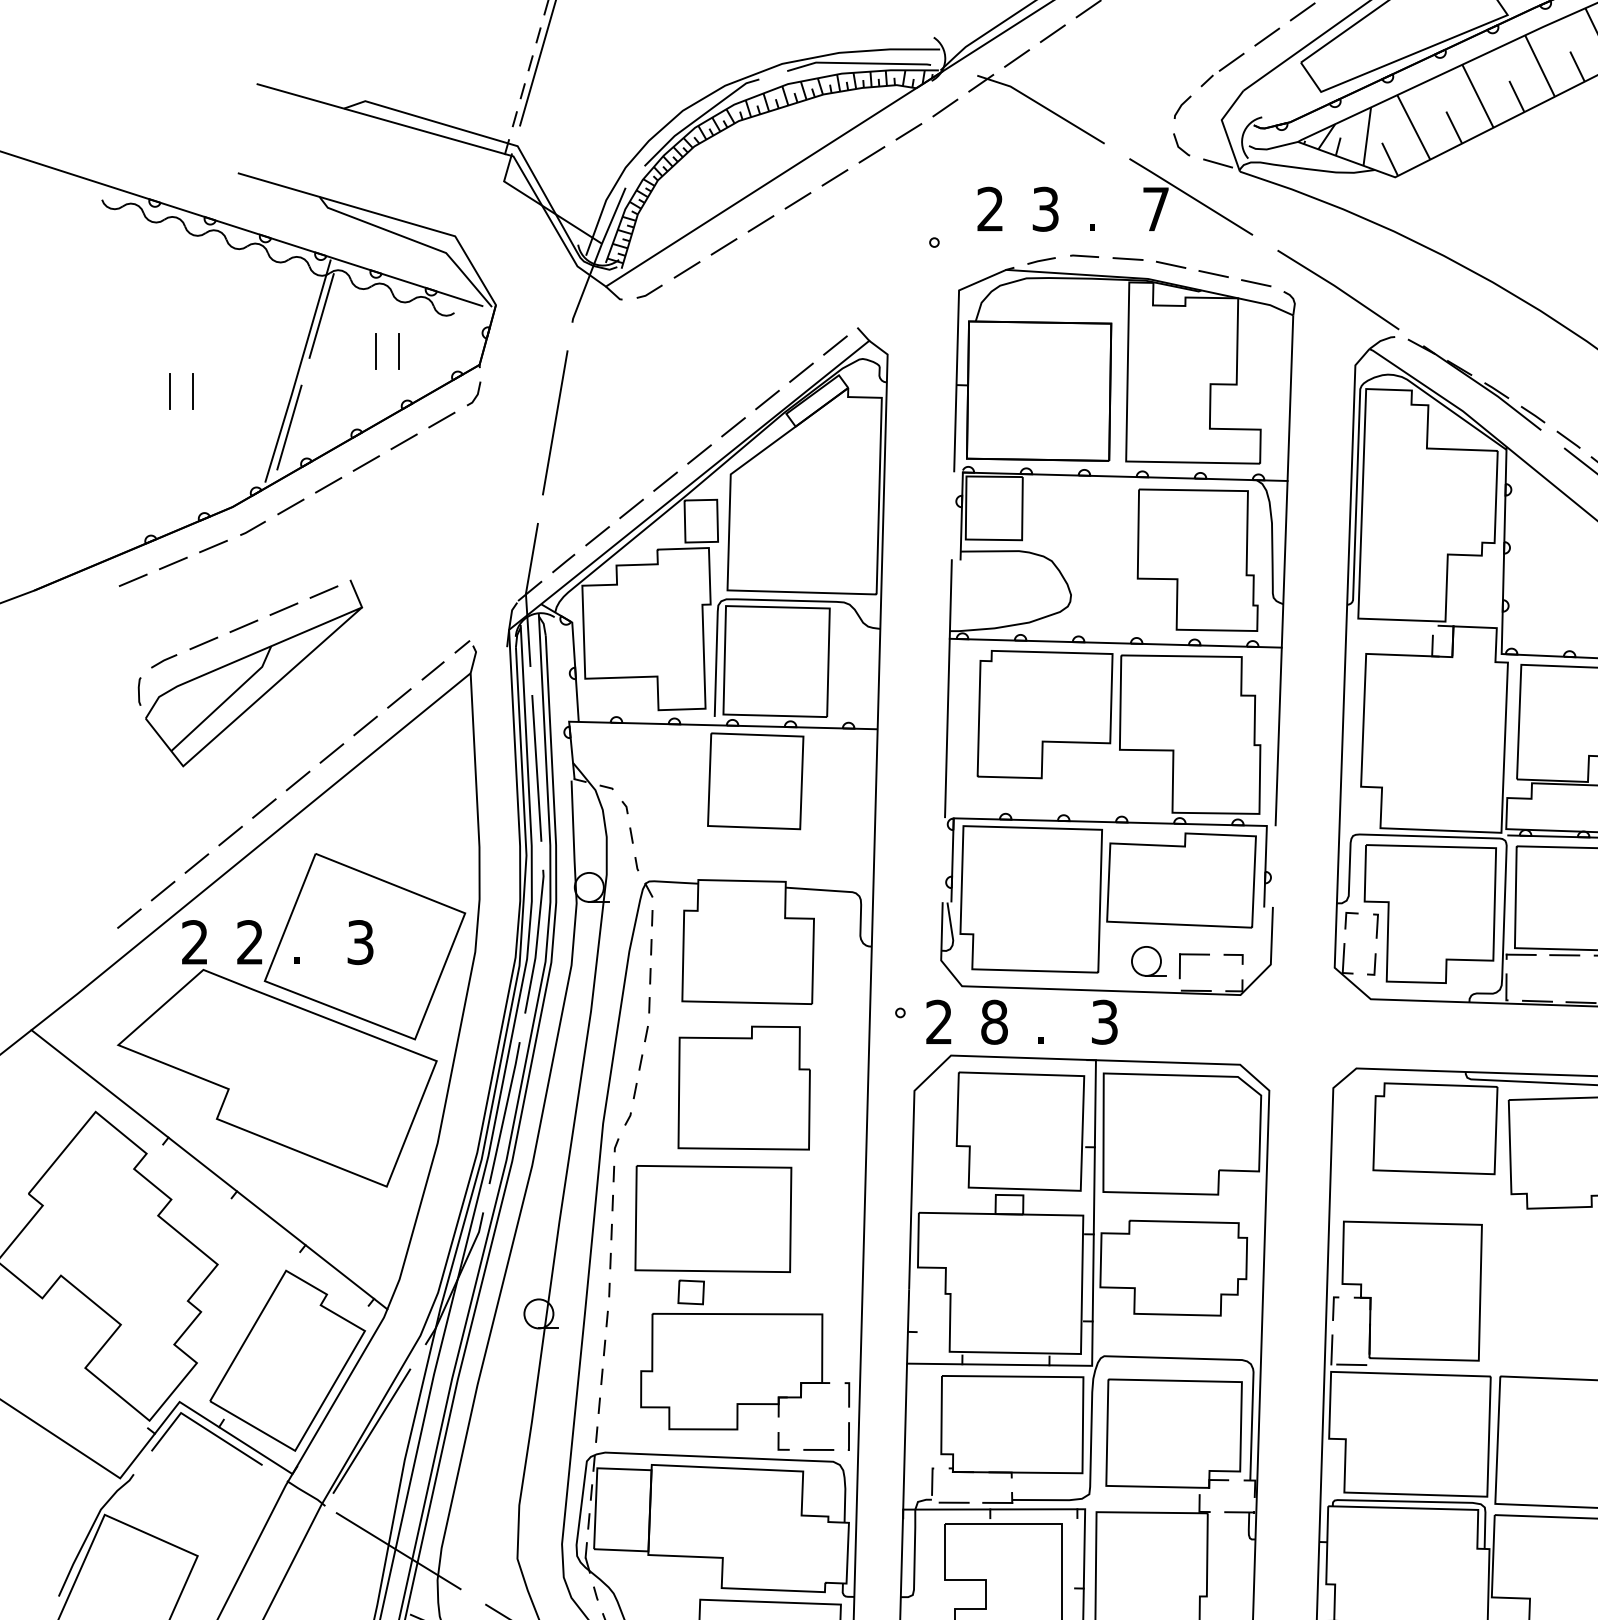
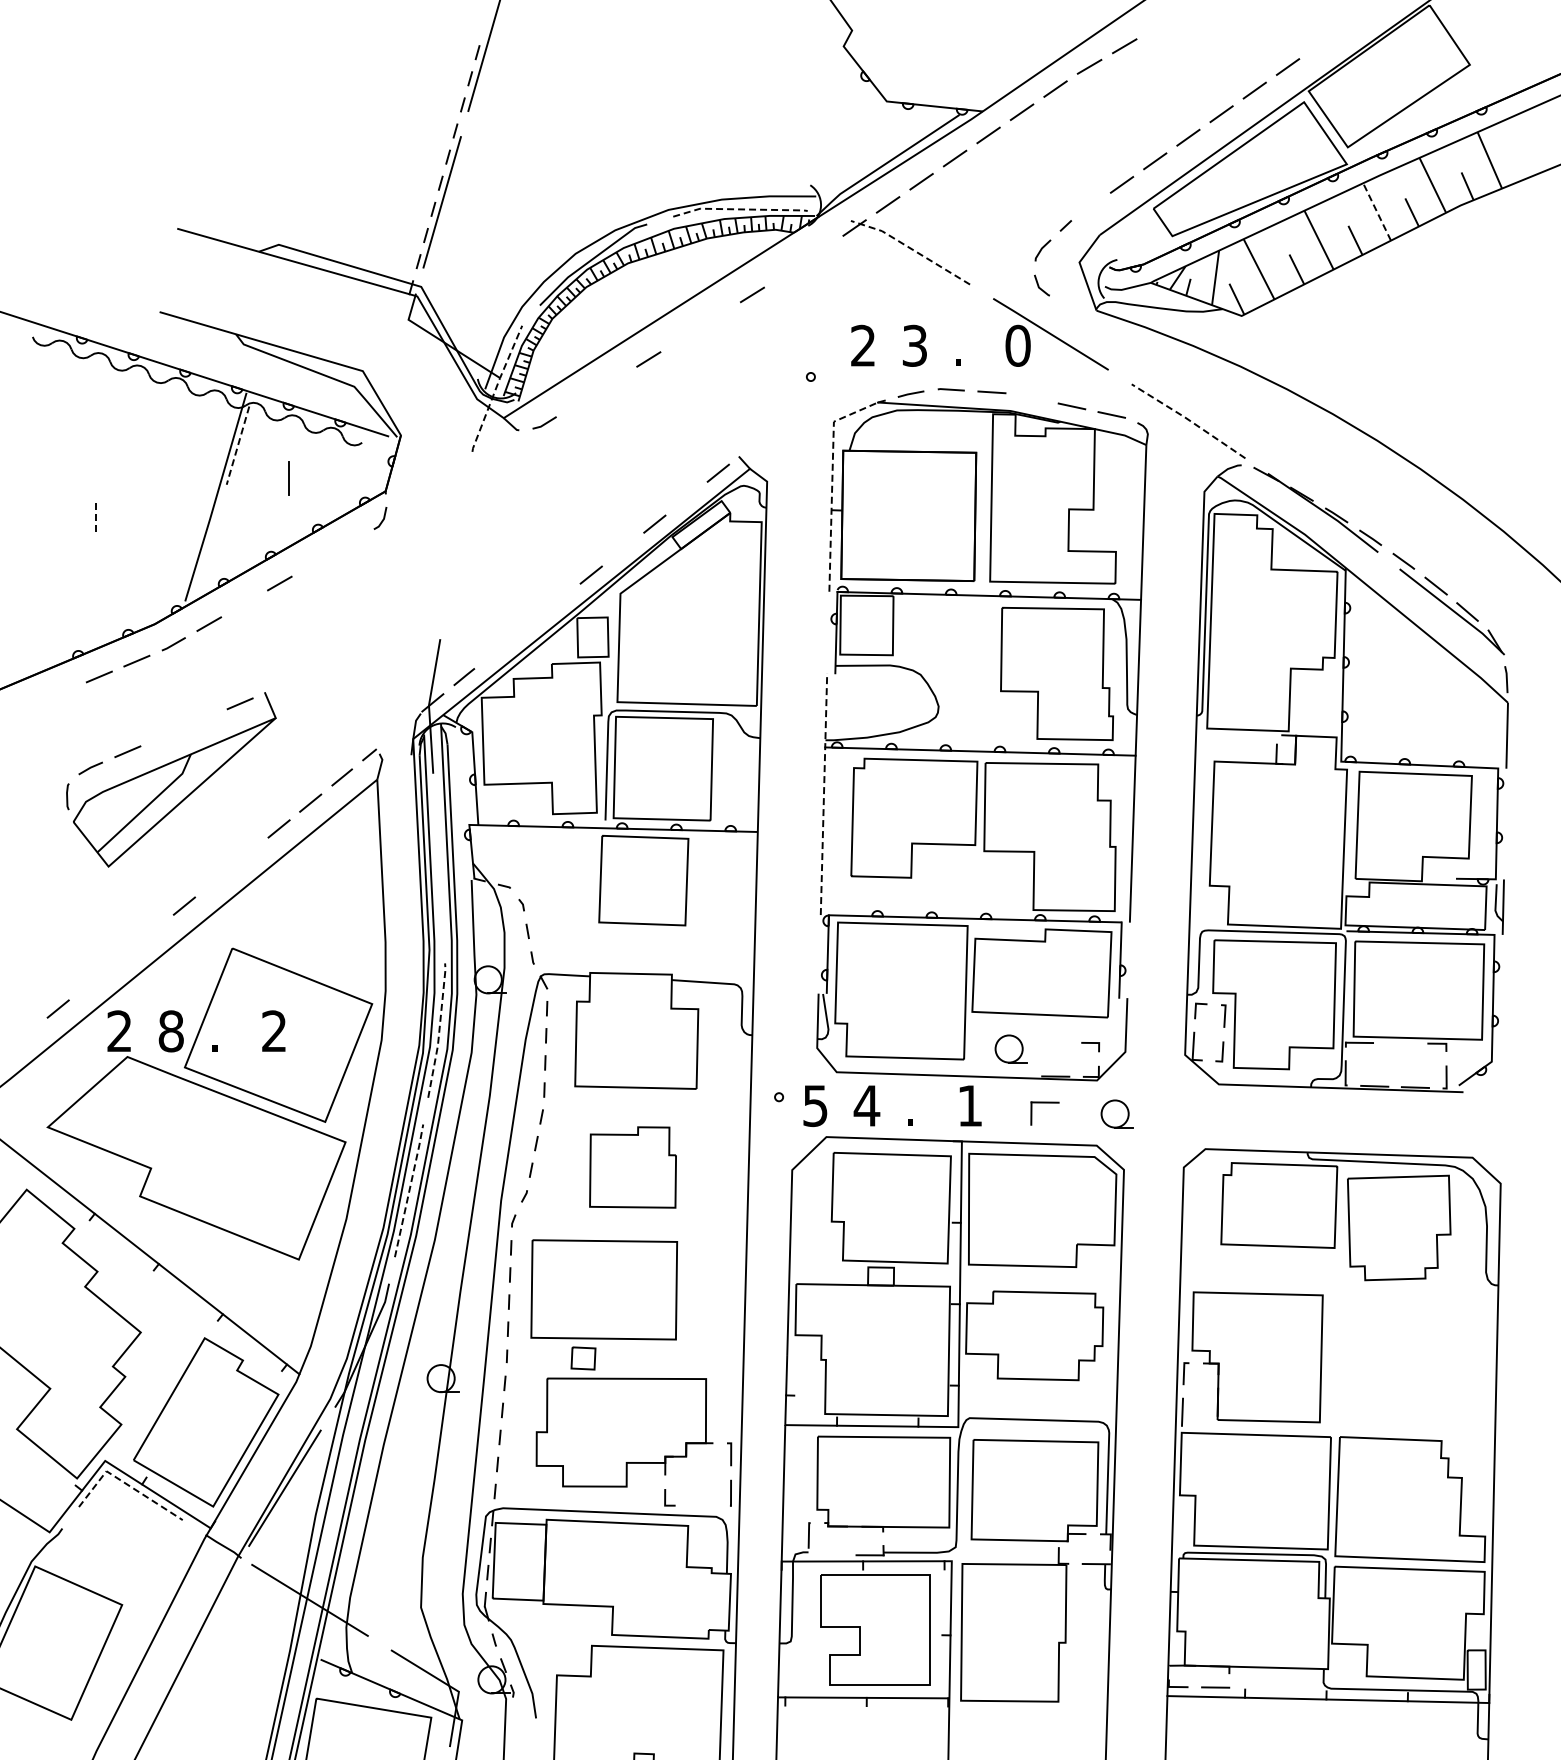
line: (1231, 62) -> (1088, 208), removed
line: (859, 63) -> (740, 209), solid -> dashed
line: (1540, 65) -> (1377, 211), solid -> dashed
line: (1042, 106) -> (911, 249), solid -> dashed
line: (945, 107) -> (821, 250), removed
line: (908, 131) -> (786, 273), removed
line: (1218, 162) -> (1076, 302), removed
line: (834, 177) -> (717, 316), removed
line: (797, 200) -> (682, 337), removed
text: (1155, 208) -> (1017, 345), 7 -> 0
line: (723, 246) -> (613, 380), removed
line: (598, 254) -> (496, 388), solid -> dashed
line: (1170, 264) -> (1031, 397), removed
line: (686, 269) -> (579, 402), removed
line: (1338, 289) -> (1188, 420), solid -> dashed
line: (322, 315) -> (238, 445), solid -> dashed
line: (399, 351) -> (310, 478), removed
line: (957, 354) -> (832, 481), solid -> dashed
line: (801, 372) -> (686, 498), removed
line: (169, 390) -> (95, 515), solid -> dashed
line: (192, 390) -> (117, 515), removed
line: (441, 419) -> (350, 542), removed
line: (554, 422) -> (455, 545), removed
line: (289, 427) -> (207, 549), removed
line: (732, 427) -> (622, 549), removed
line: (403, 442) -> (314, 563), removed
line: (665, 481) -> (559, 600), removed
line: (328, 484) -> (244, 603), removed
line: (631, 508) -> (527, 625), removed
line: (597, 536) -> (495, 651), removed
line: (132, 580) -> (61, 692), removed
line: (283, 608) -> (202, 719), removed
line: (243, 626) -> (164, 735), removed
line: (948, 688) -> (824, 793), solid -> dashed
line: (331, 753) -> (247, 854), removed
line: (536, 768) -> (438, 868), removed
line: (297, 780) -> (215, 879), removed
line: (230, 835) -> (152, 931), removed
line: (195, 863) -> (120, 957), removed
line: (162, 890) -> (89, 982), removed
line: (537, 941) -> (439, 1030), solid -> dashed
text: (249, 942) -> (170, 1031), 2 -> 8
text: (360, 942) -> (274, 1031), 3 -> 2
part: (1193, 955) -> (1044, 1103), moved
line: (1563, 955) -> (1399, 1043), removed
text: (939, 1021) -> (815, 1105), 2 -> 5
text: (993, 1021) -> (866, 1105), 8 -> 4
text: (1105, 1021) -> (970, 1105), 3 -> 1
part: (1261, 1030) -> (1116, 1113), added
part: (743, 1088) -> (632, 1167), size x0.7
line: (505, 1111) -> (409, 1189), solid -> dashed
line: (1351, 1364) -> (1200, 1425), removed
line: (200, 1426) -> (124, 1483), solid -> dashed
line: (818, 1449) -> (702, 1505), removed
line: (953, 1503) -> (828, 1555), removed

